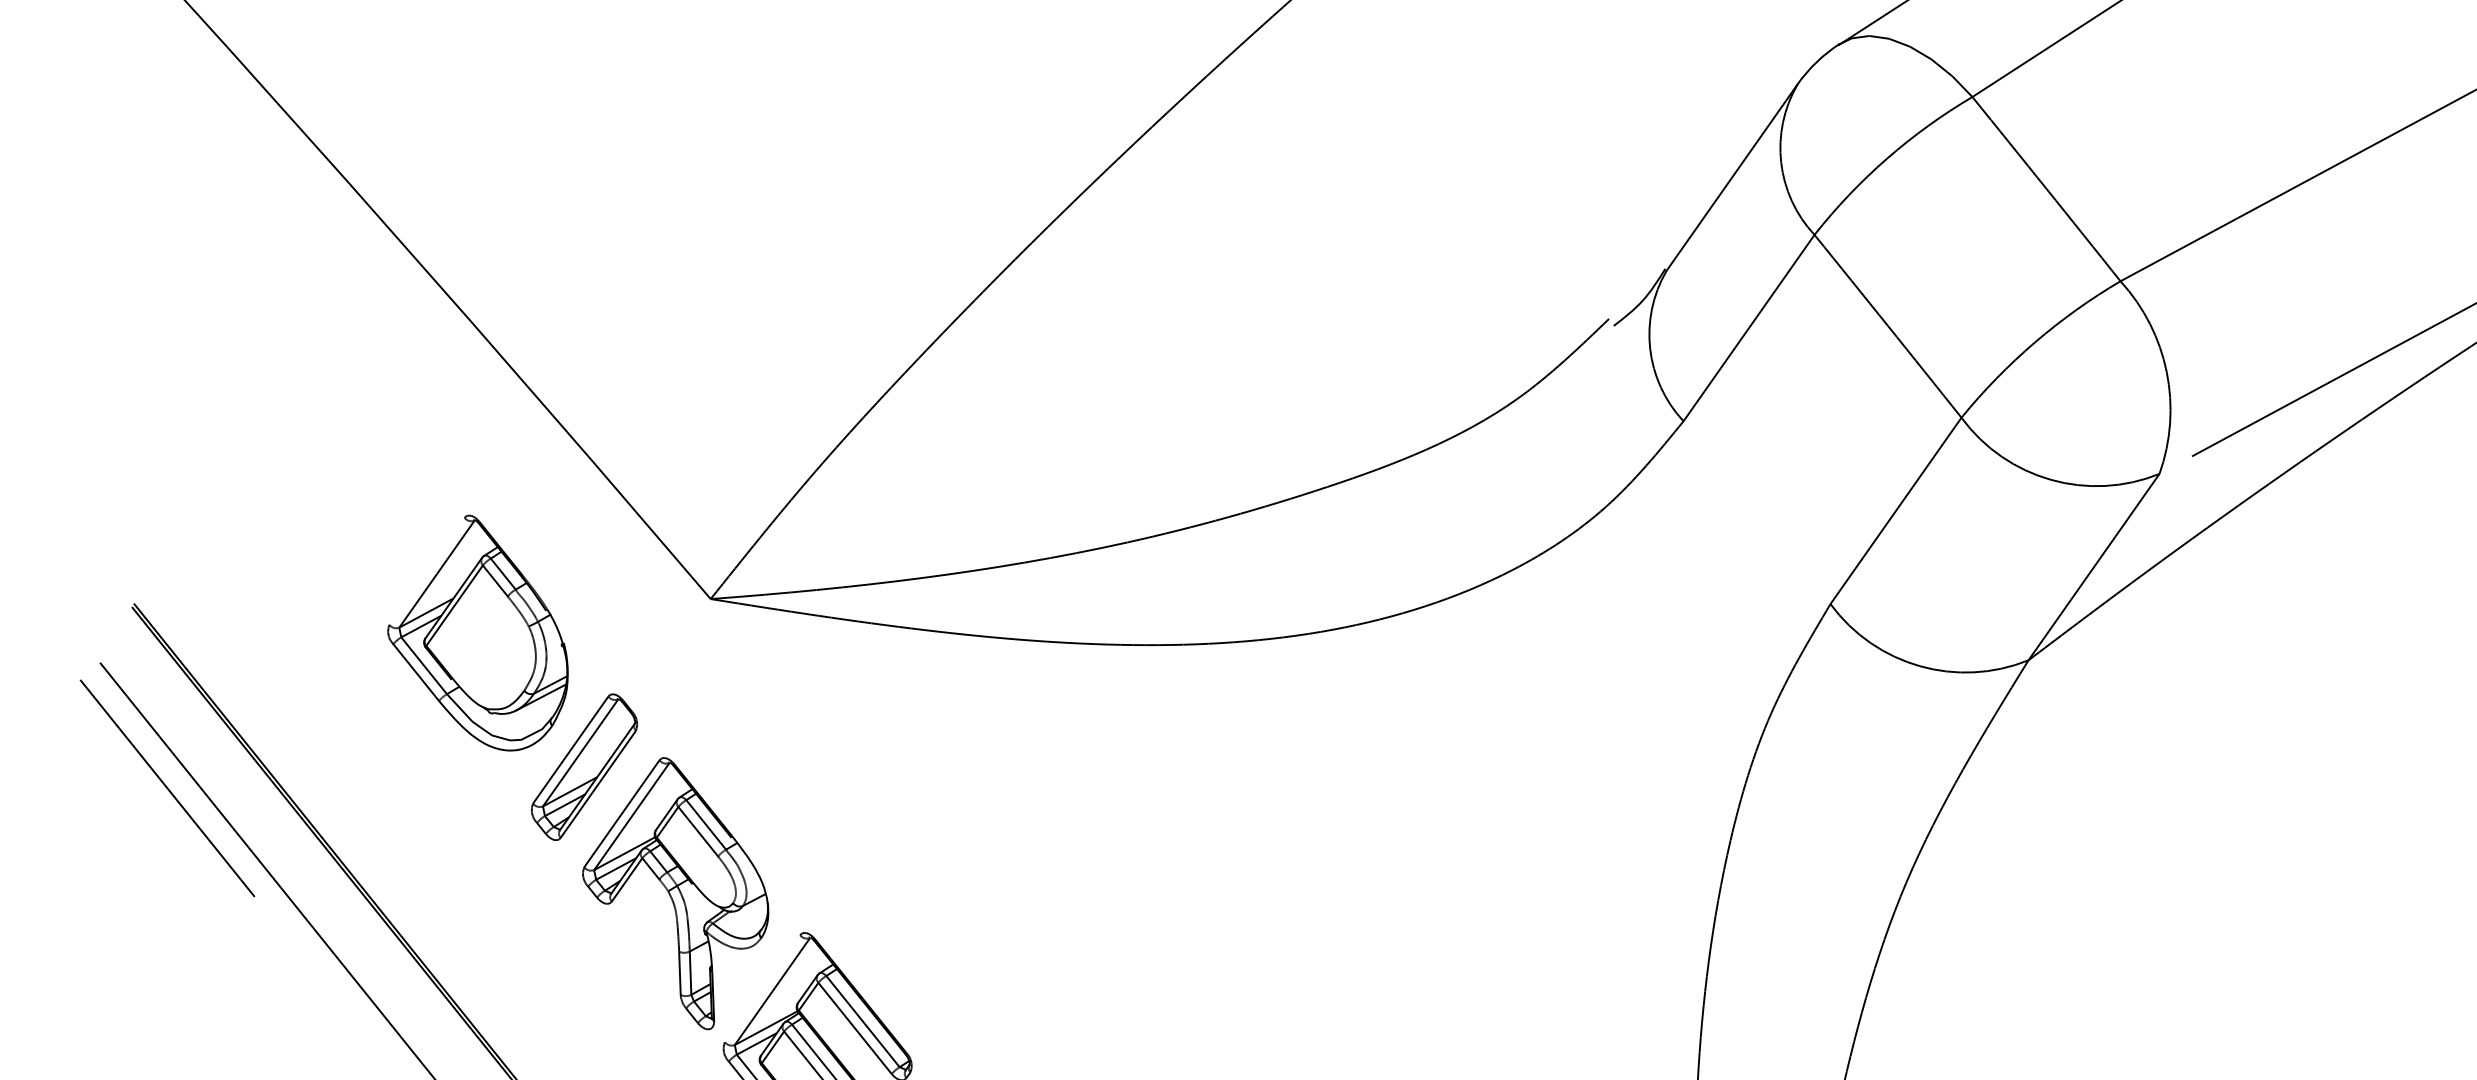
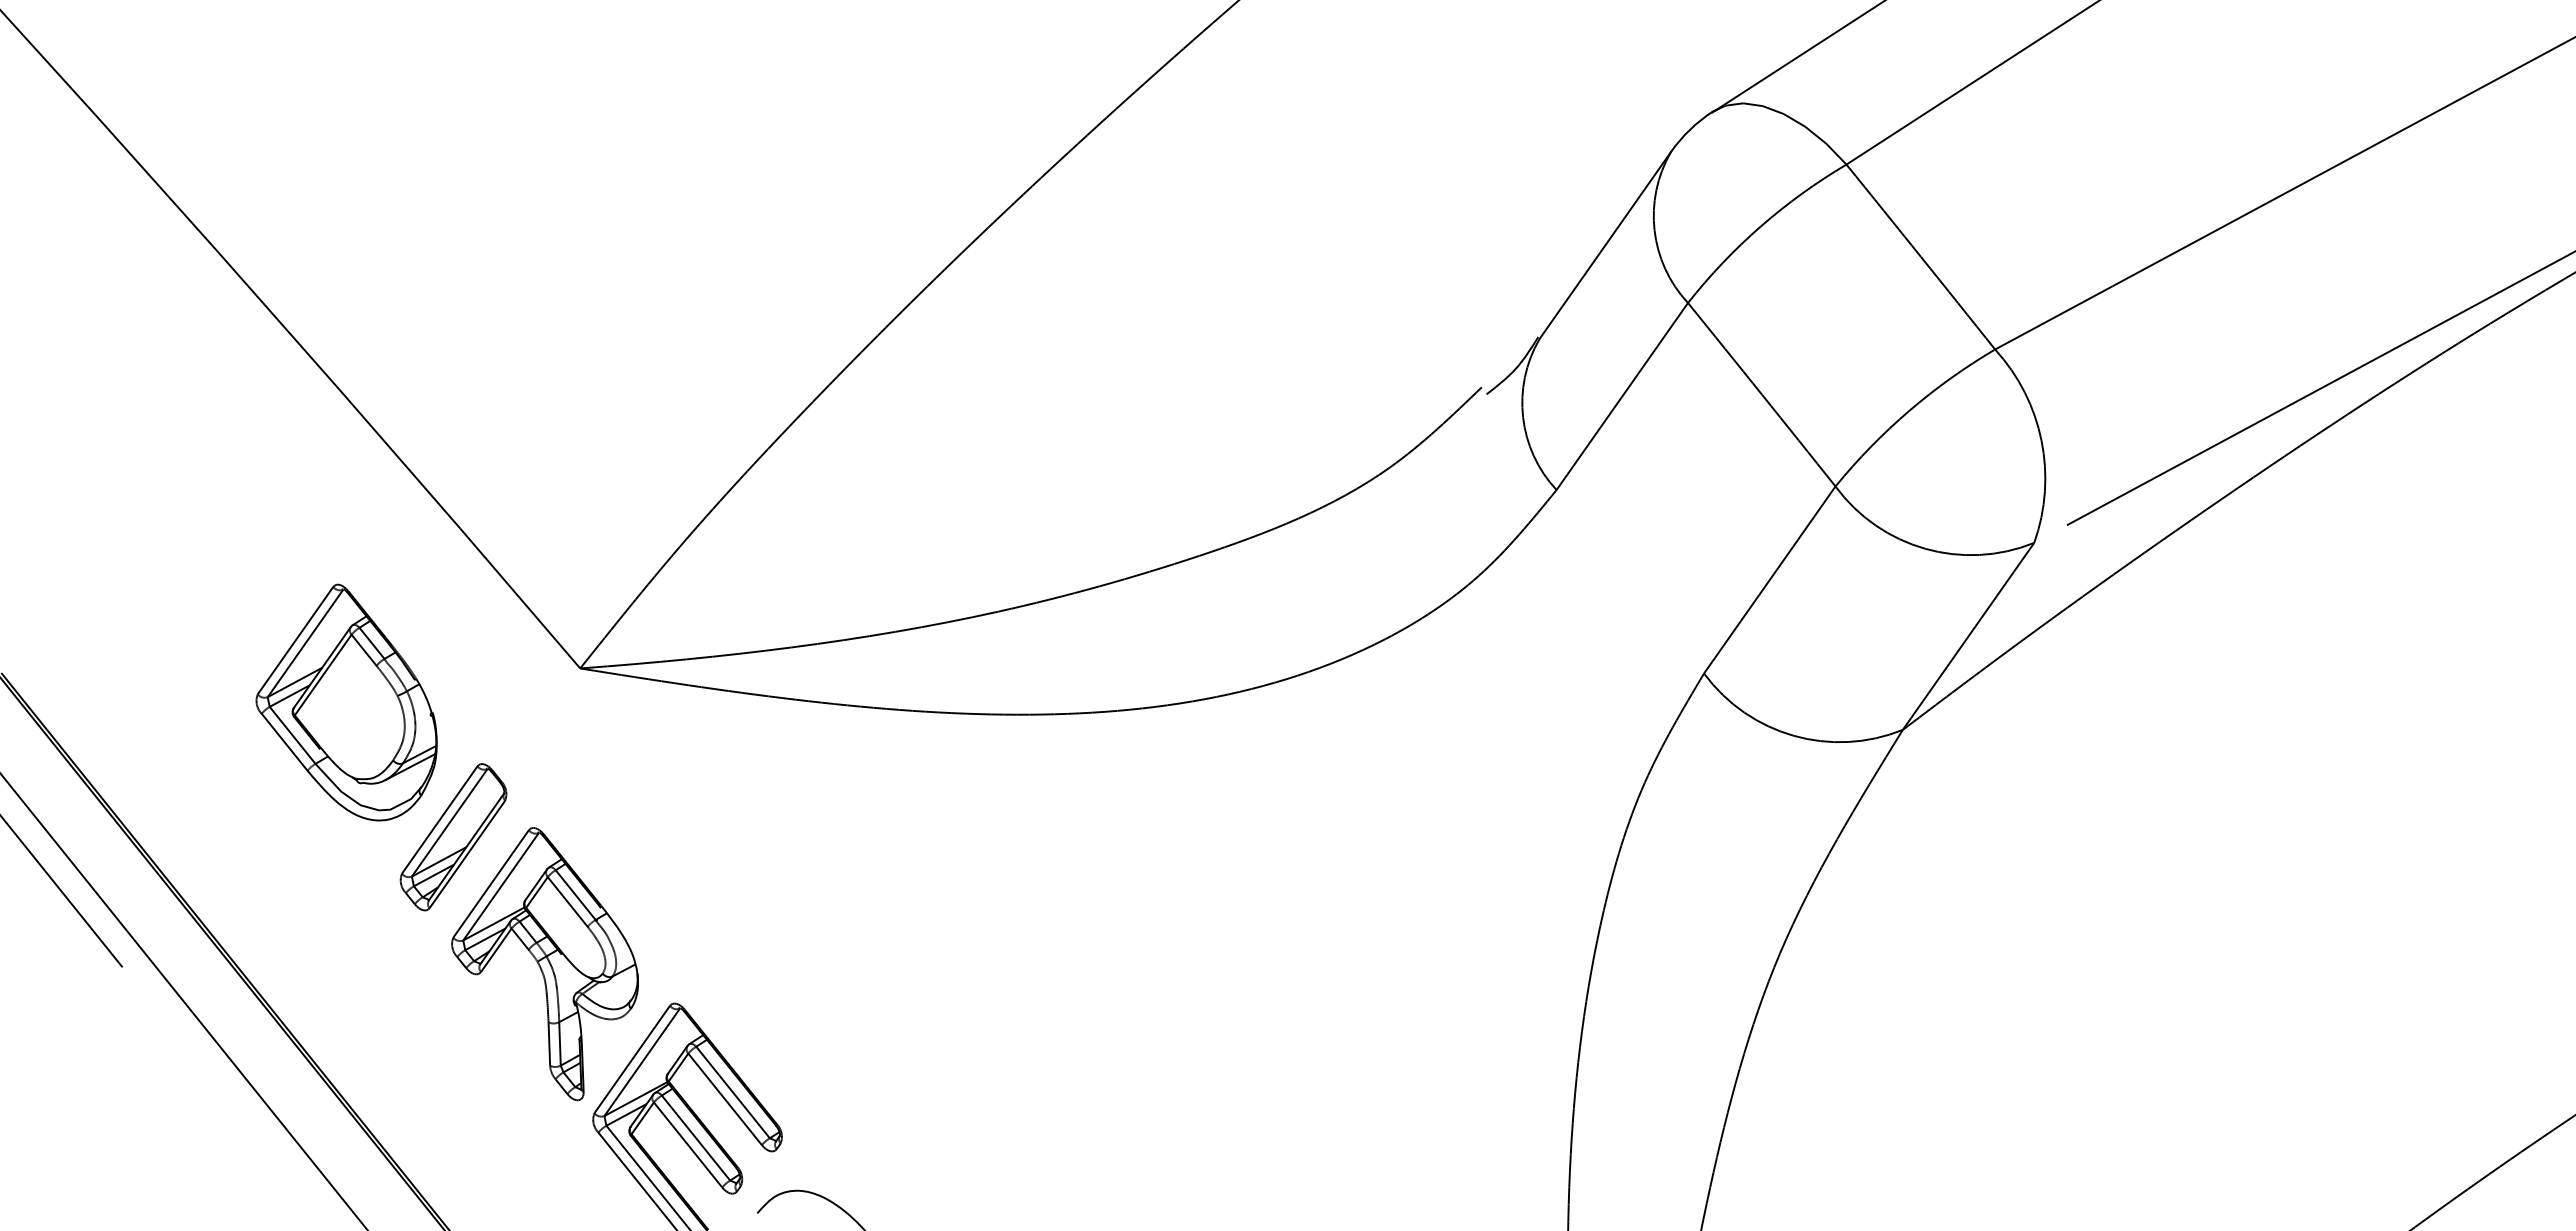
line: (427, 571) -> (295, 640), added
line: (762, 988) -> (632, 1059), added

